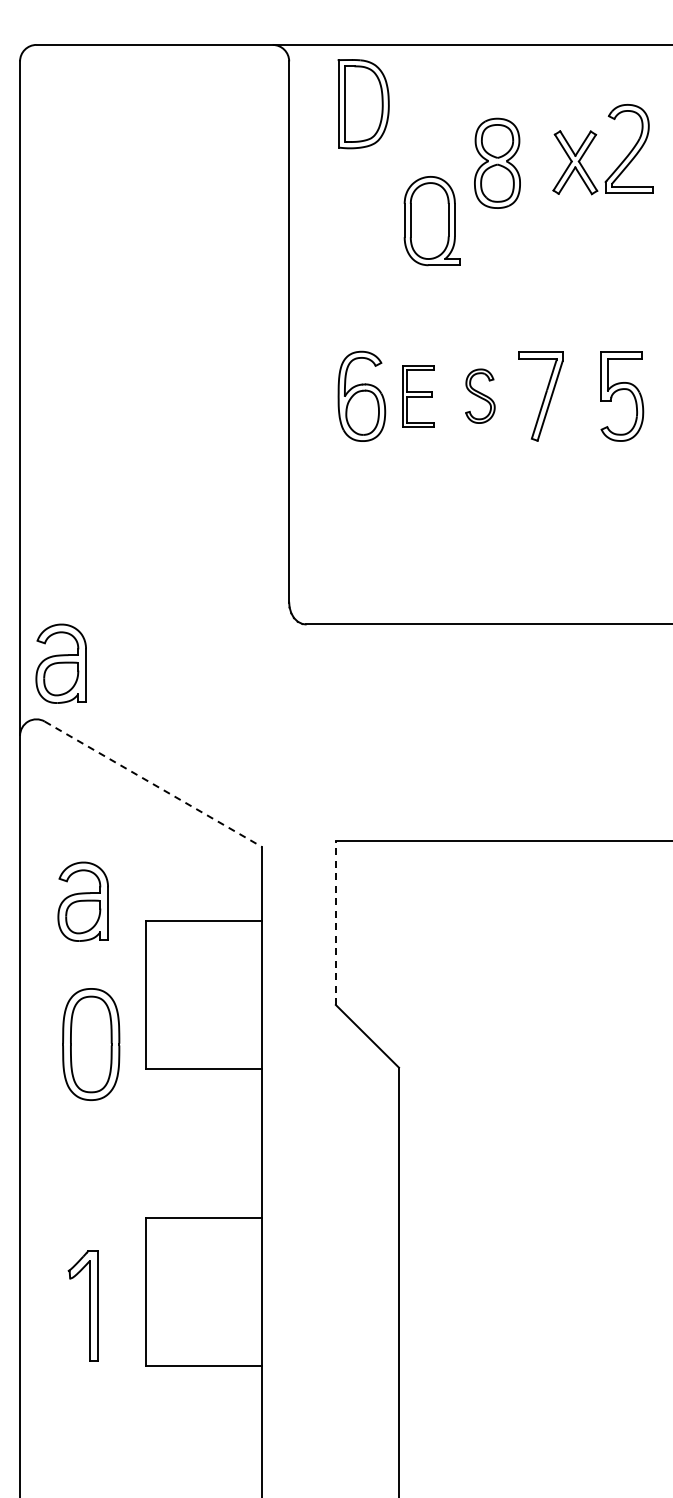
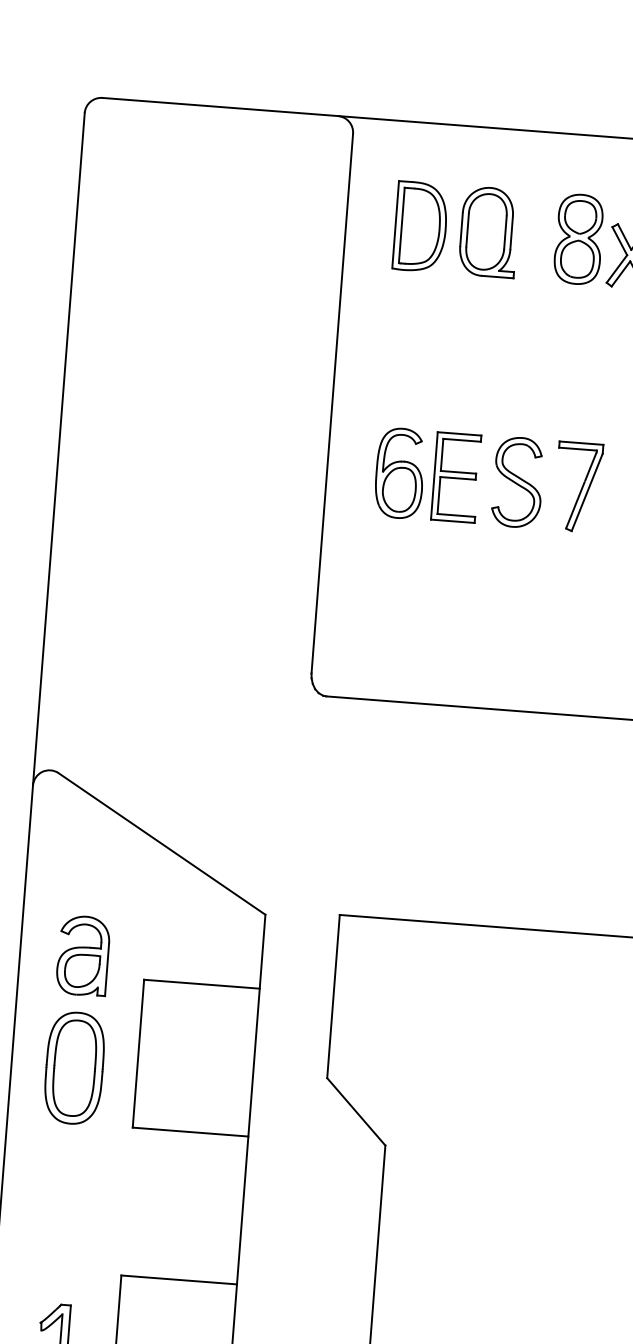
part: (363, 104) -> (420, 227), moved
part: (497, 162) -> (579, 238), moved
part: (431, 221) -> (488, 232), moved
part: (418, 395) -> (456, 476), size x1.43
part: (480, 395) -> (518, 481), size x1.67
part: (60, 663) -> (78, 716), removed
line: (153, 784) -> (162, 844), dashed -> solid
line: (335, 923) -> (333, 996), dashed -> solid
part: (91, 1044) -> (74, 1068), moved

